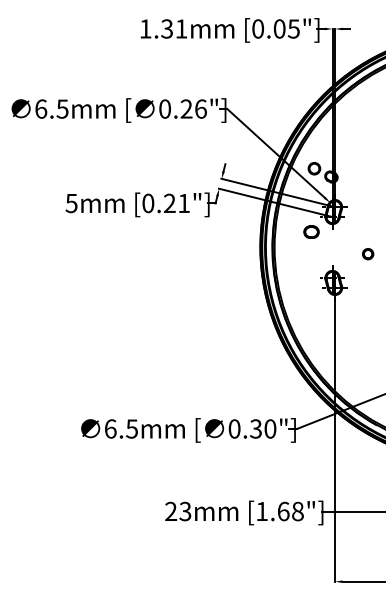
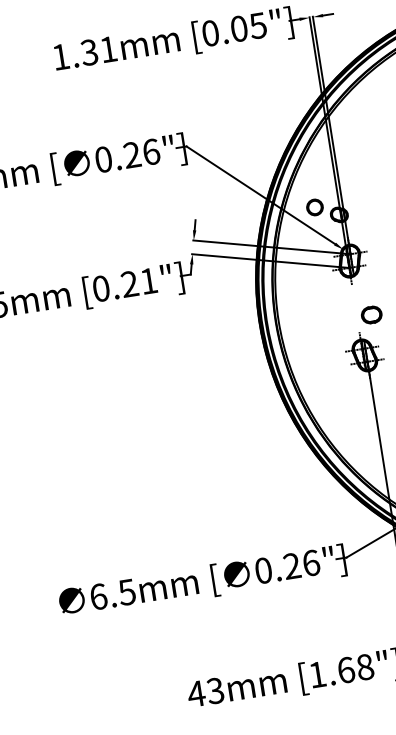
part: (311, 231) -> (371, 314), moved
text: (263, 428) -> (301, 563), 0.30"] -> 0.26"]
text: (170, 510) -> (195, 692), 23mm -> 43mm

